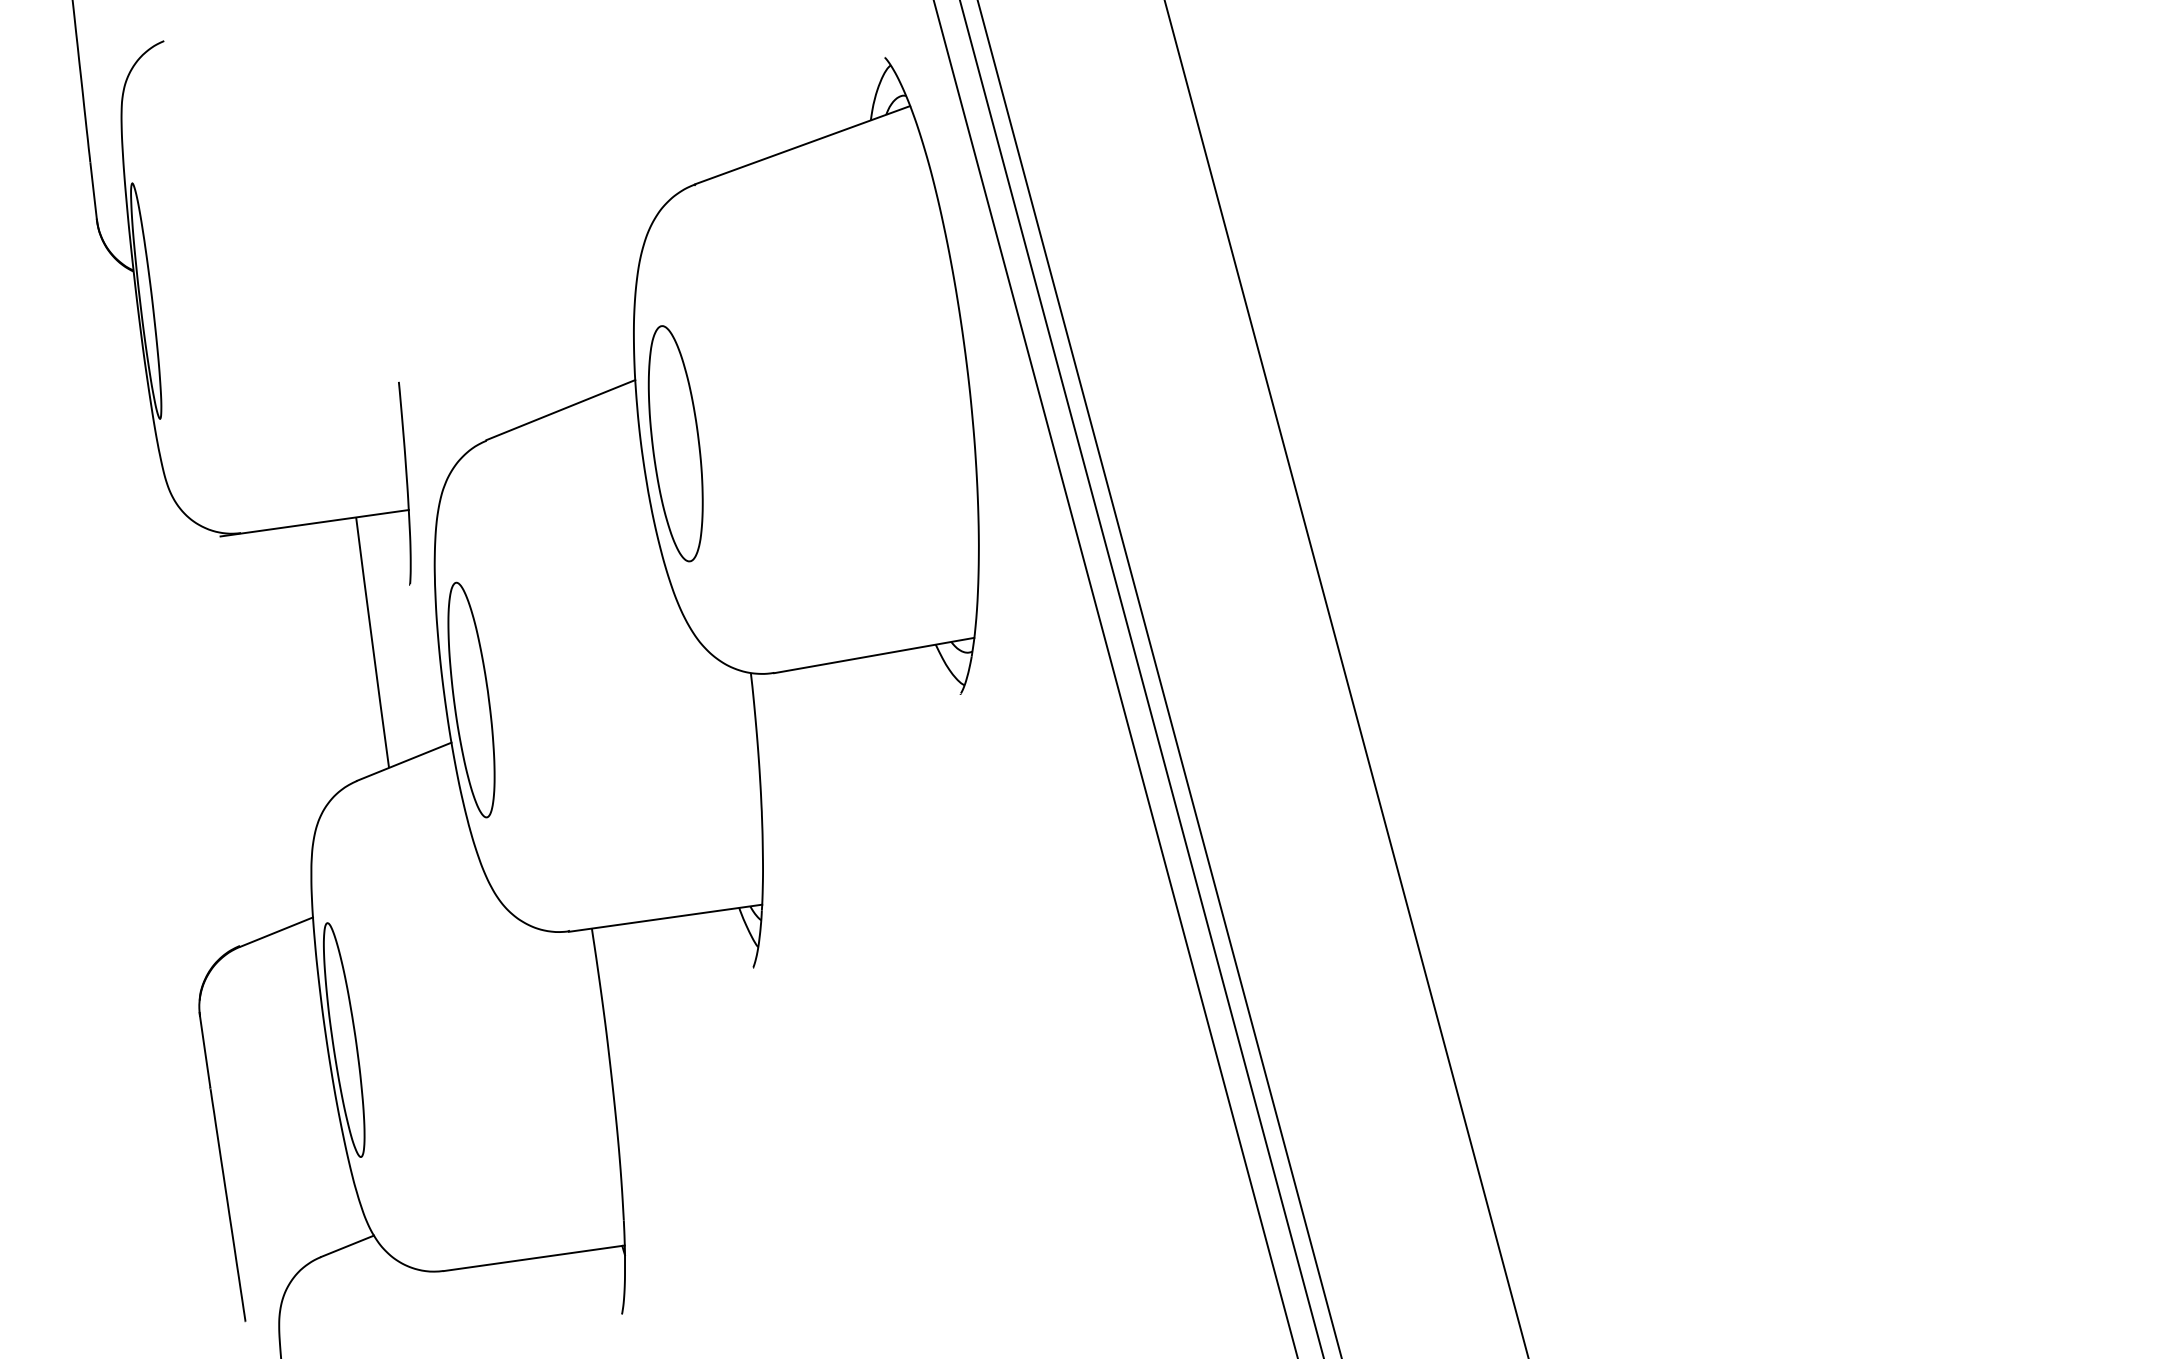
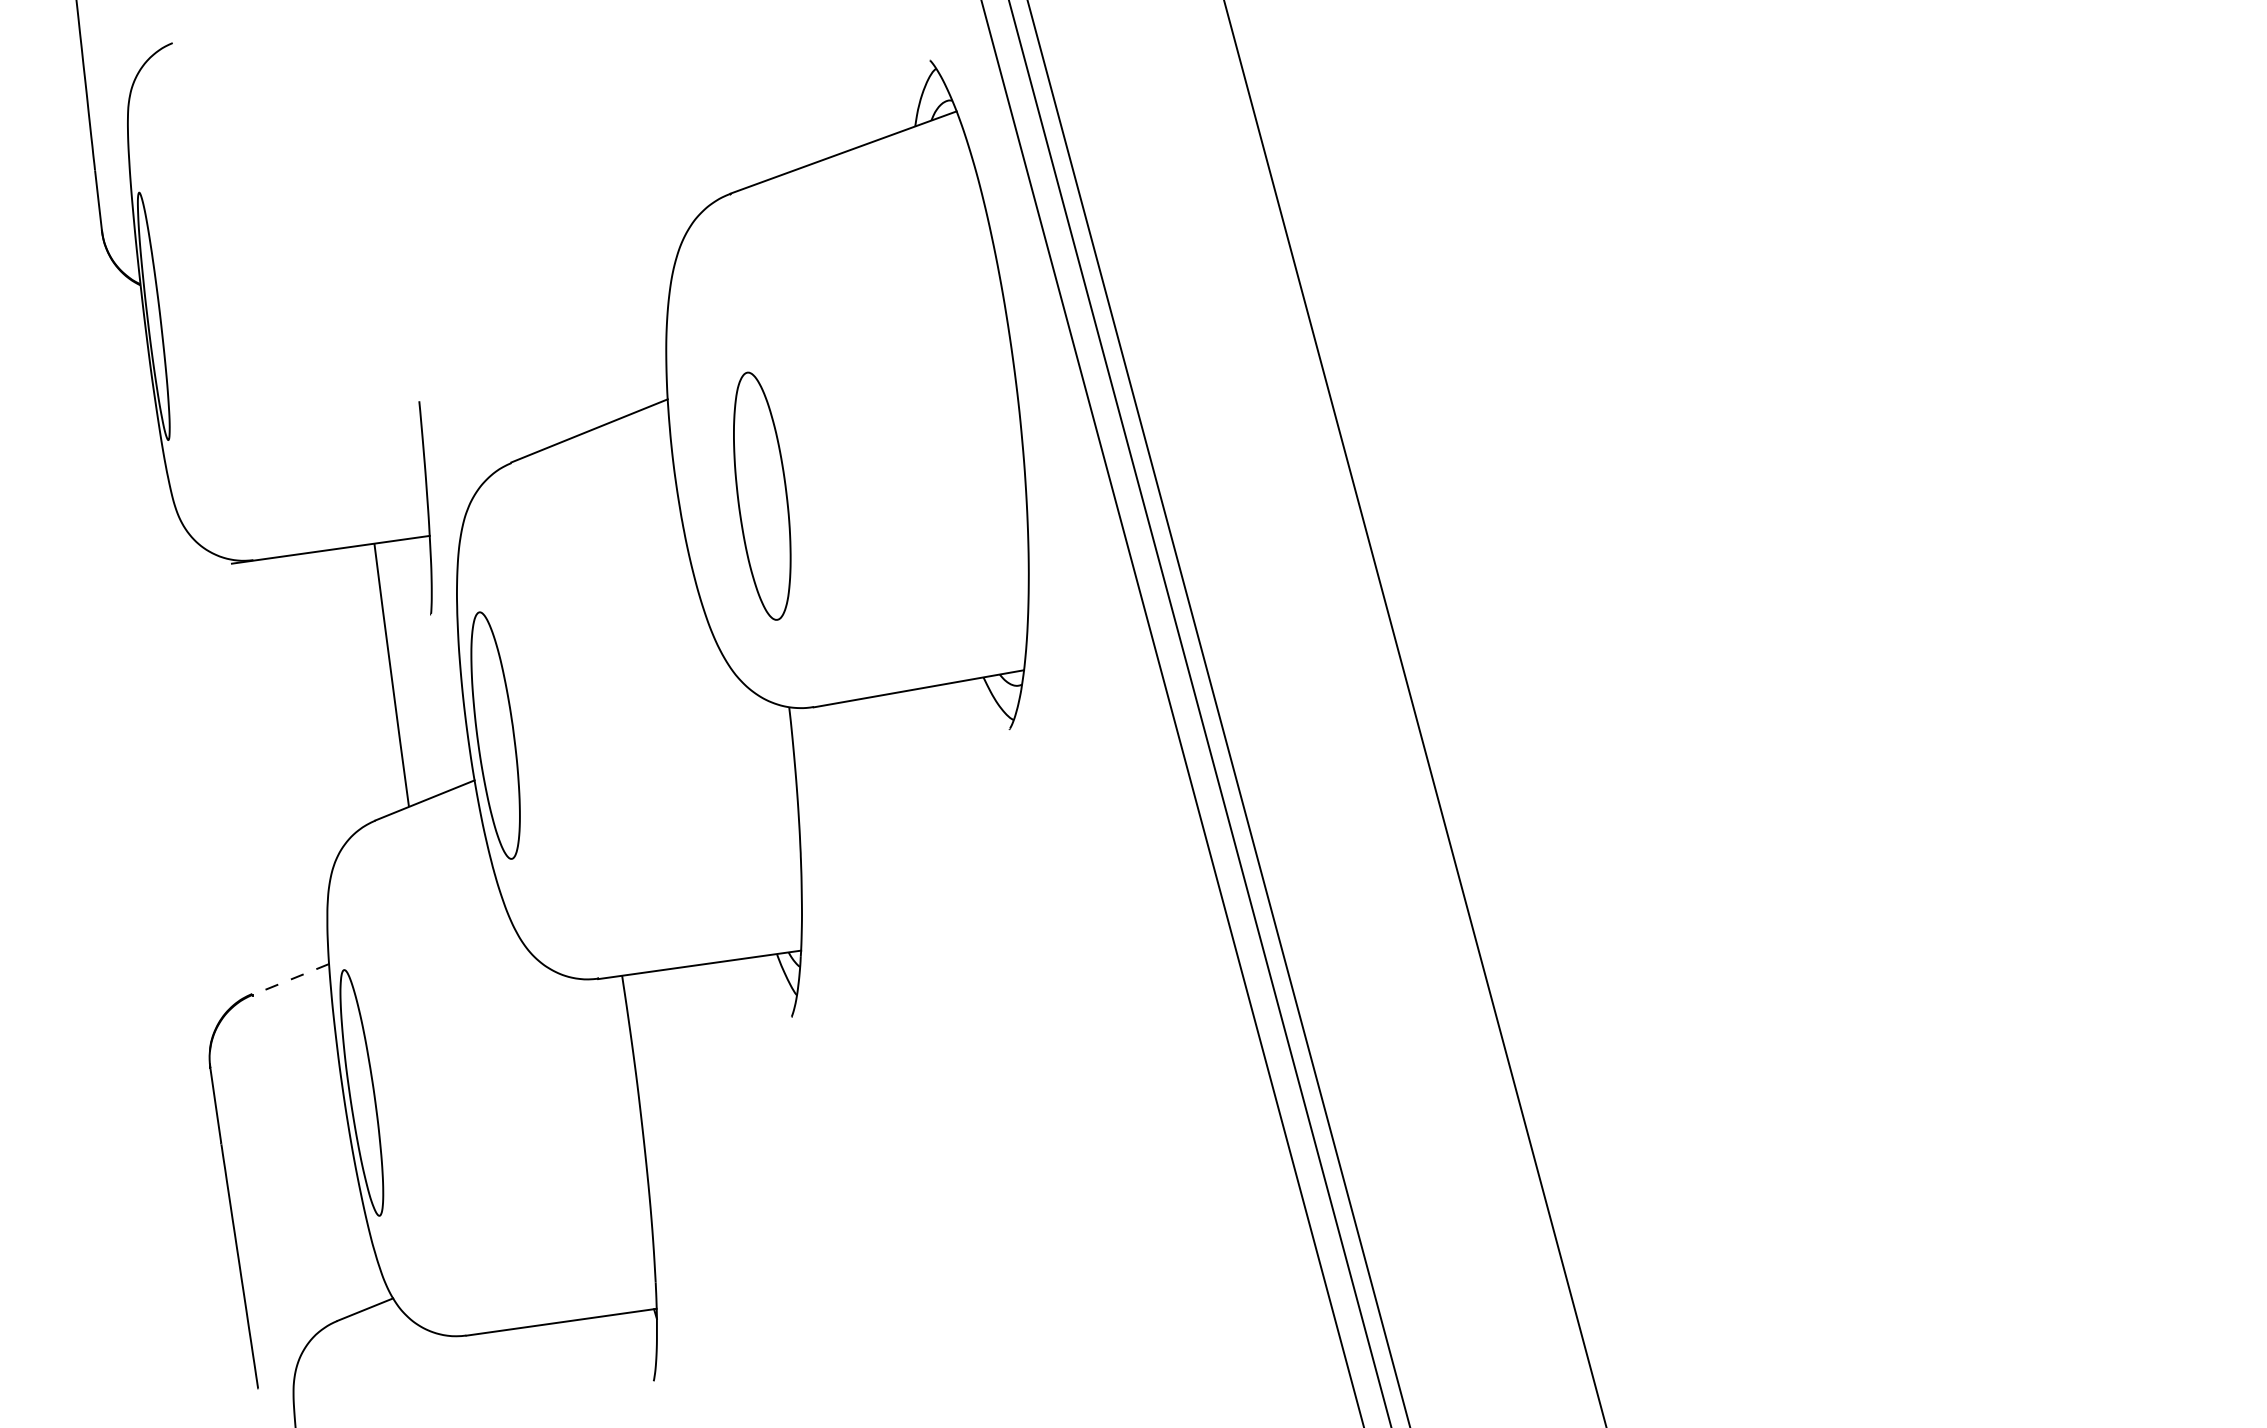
part: (675, 443) -> (762, 495), moved
line: (276, 932) -> (290, 979), solid -> dashed

